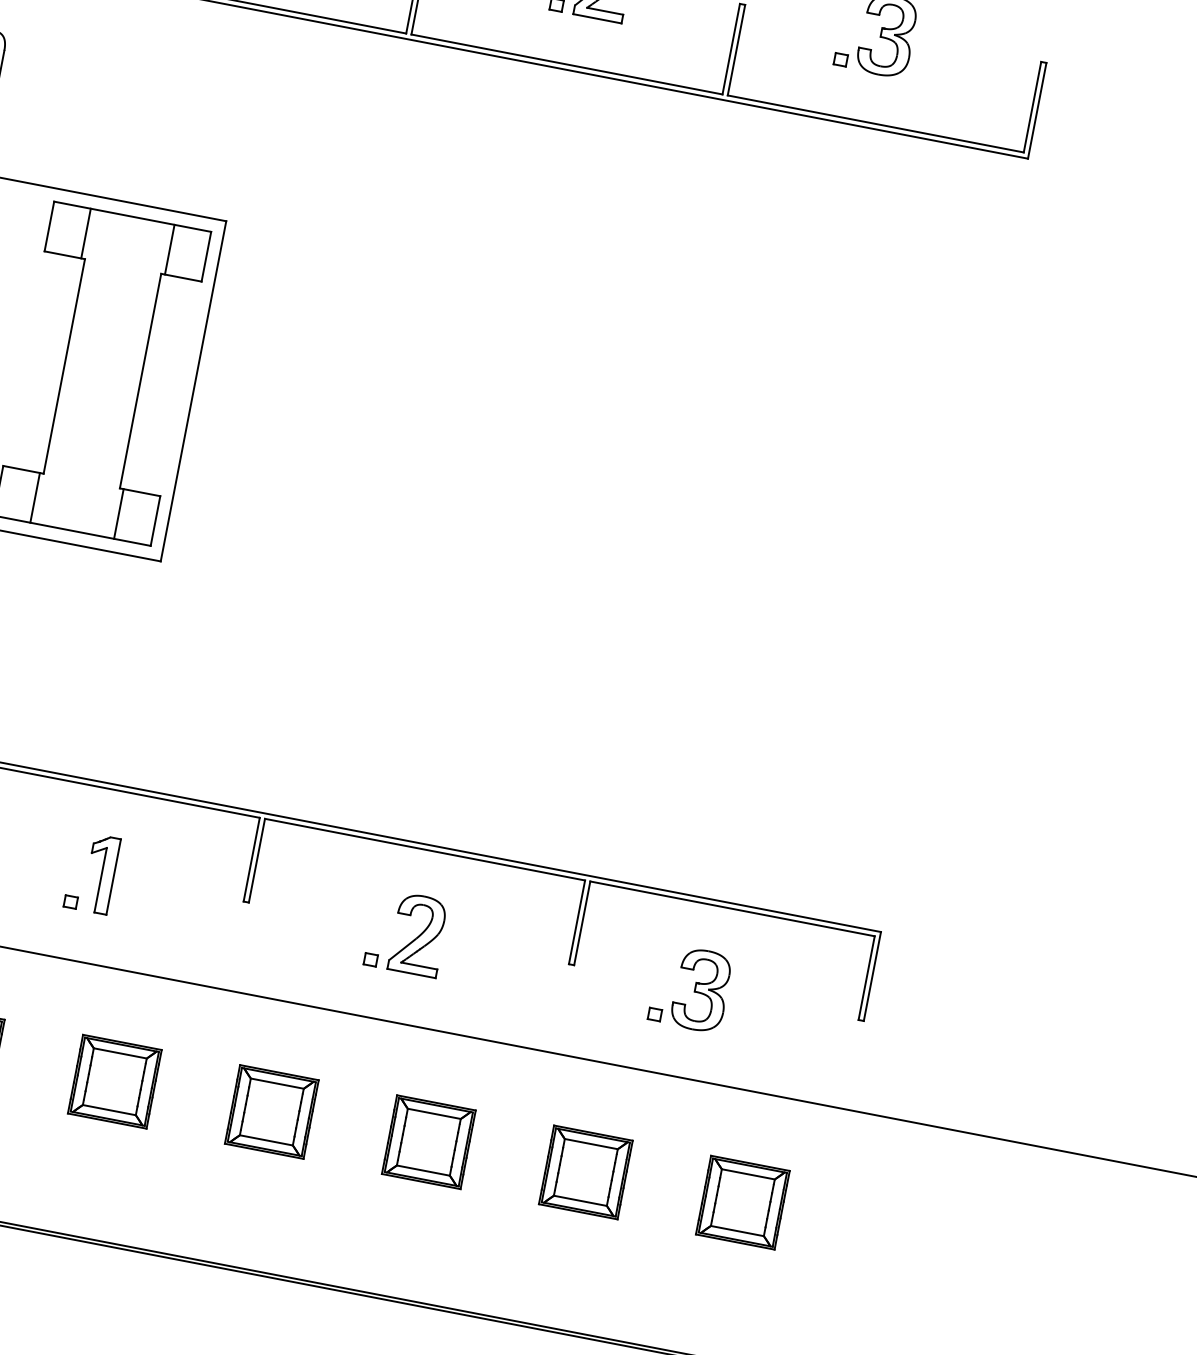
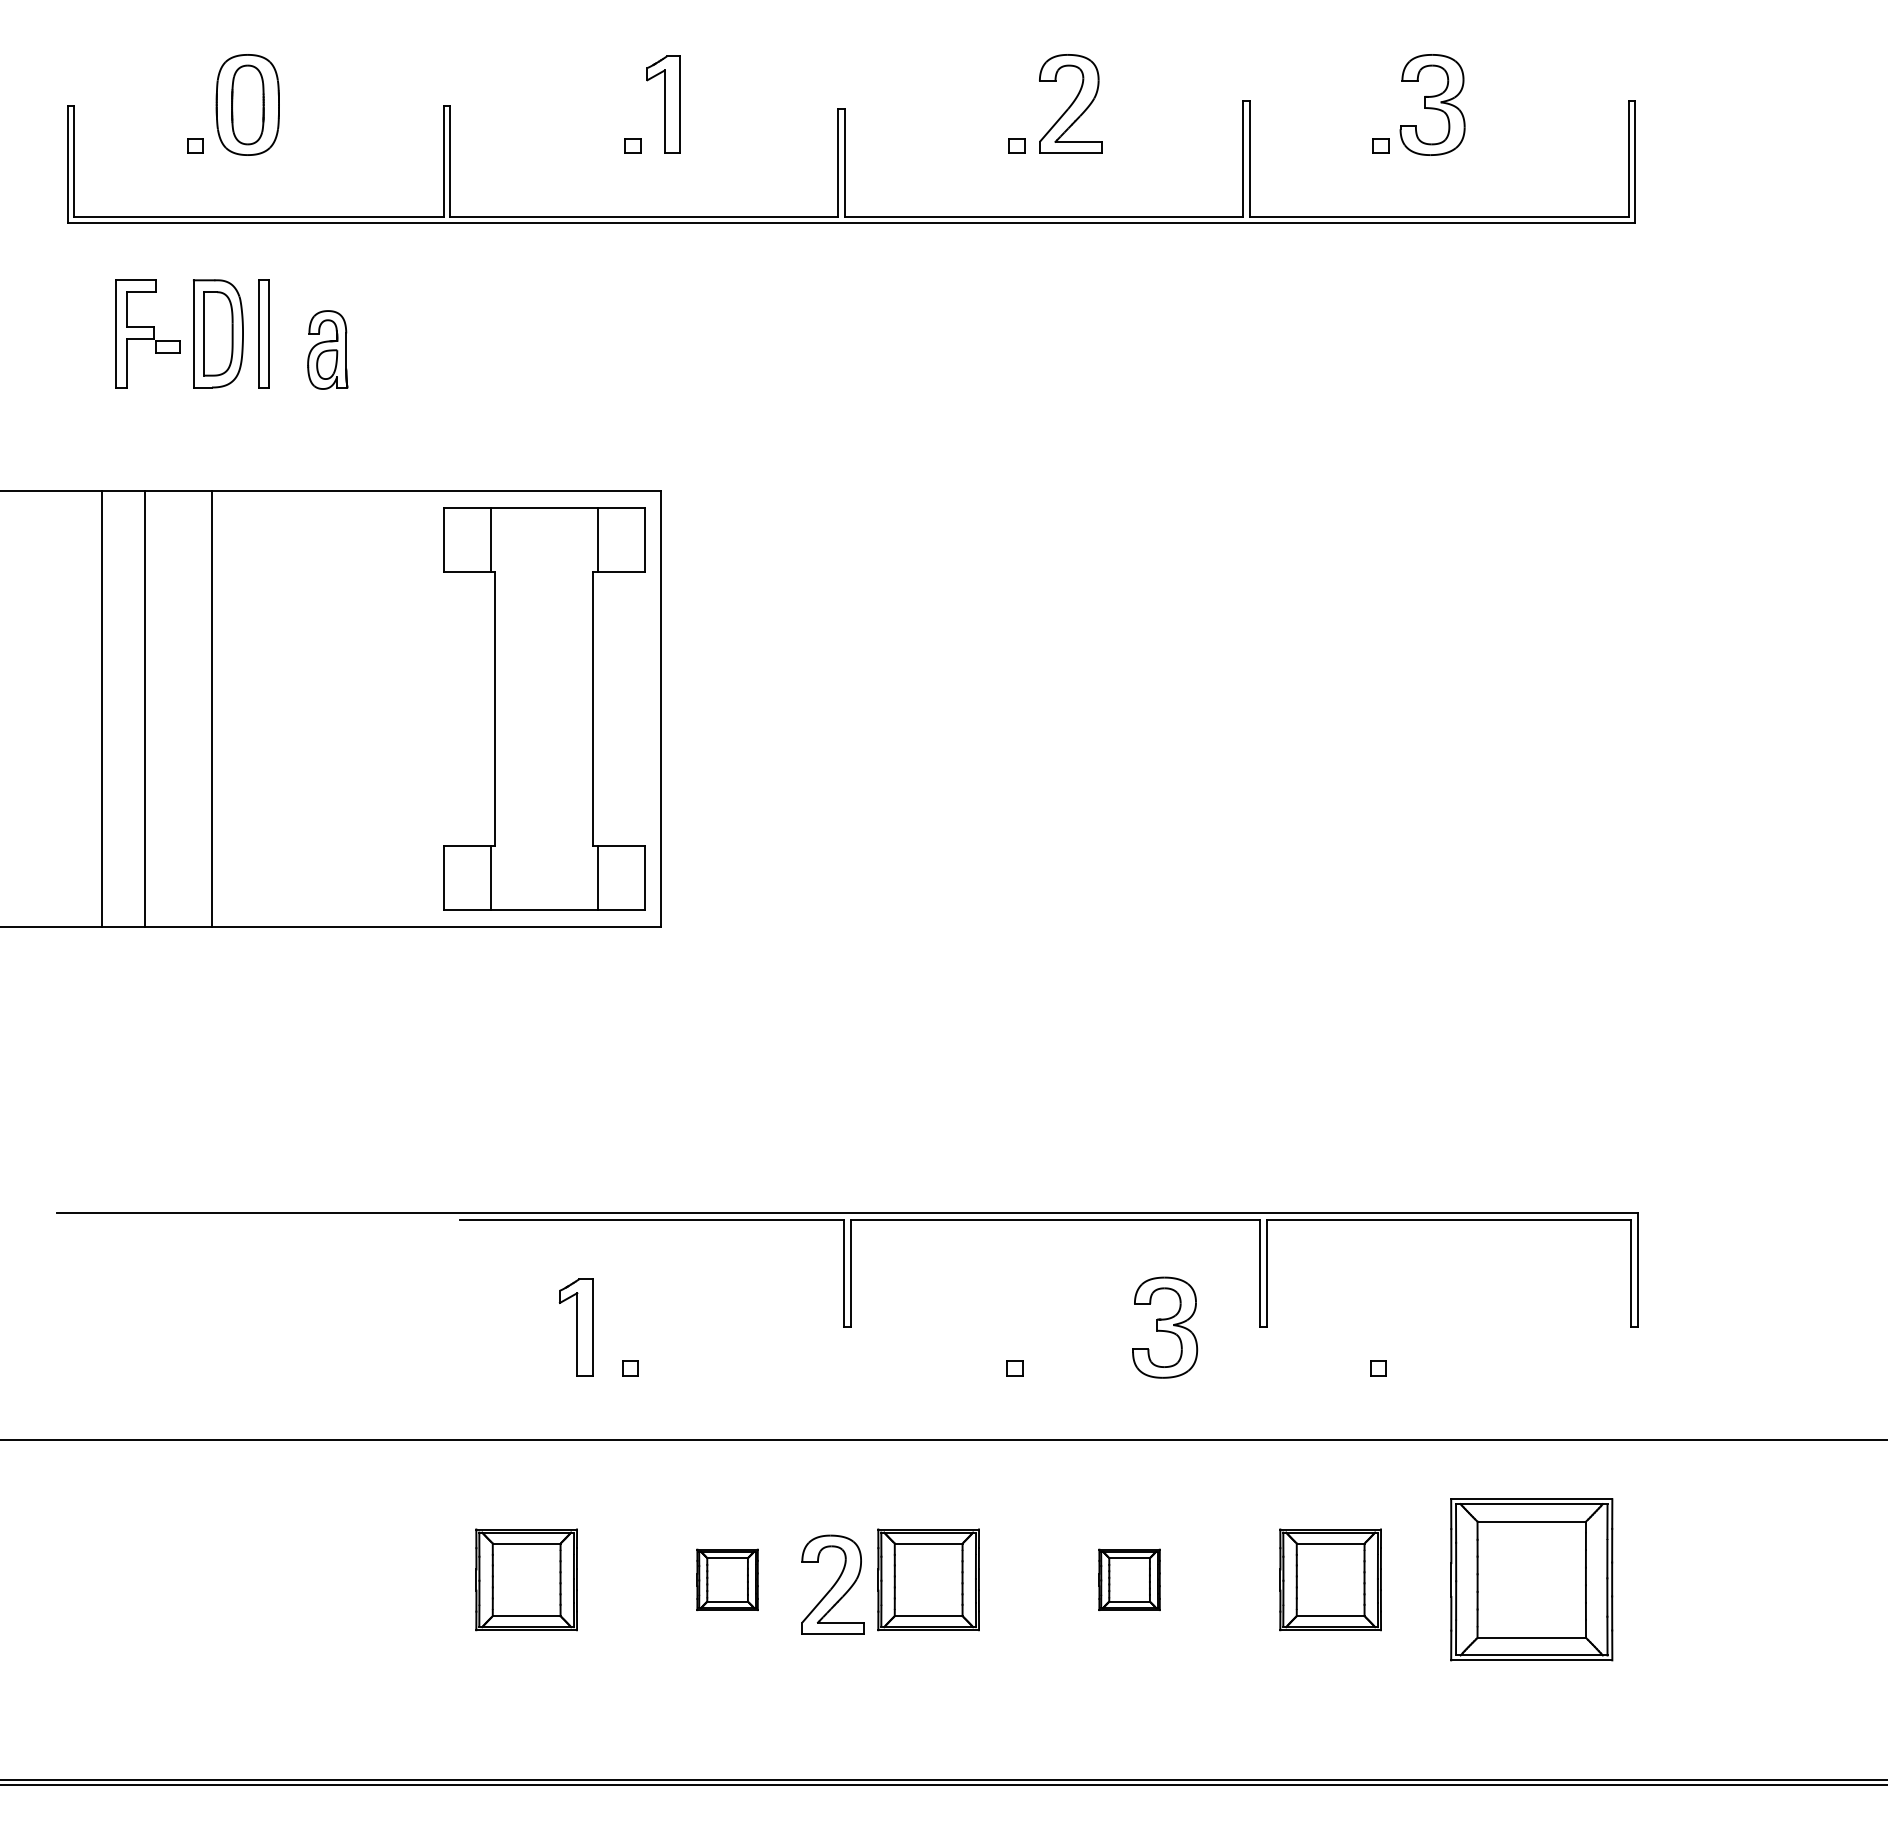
part: (100, 874) -> (575, 1327), moved
part: (418, 934) -> (832, 1584), moved
part: (701, 990) -> (1165, 1327), moved
part: (114, 1081) -> (727, 1579), size x0.6
part: (428, 1141) -> (1129, 1579), size x0.6
part: (742, 1202) -> (1531, 1579), size x1.6

